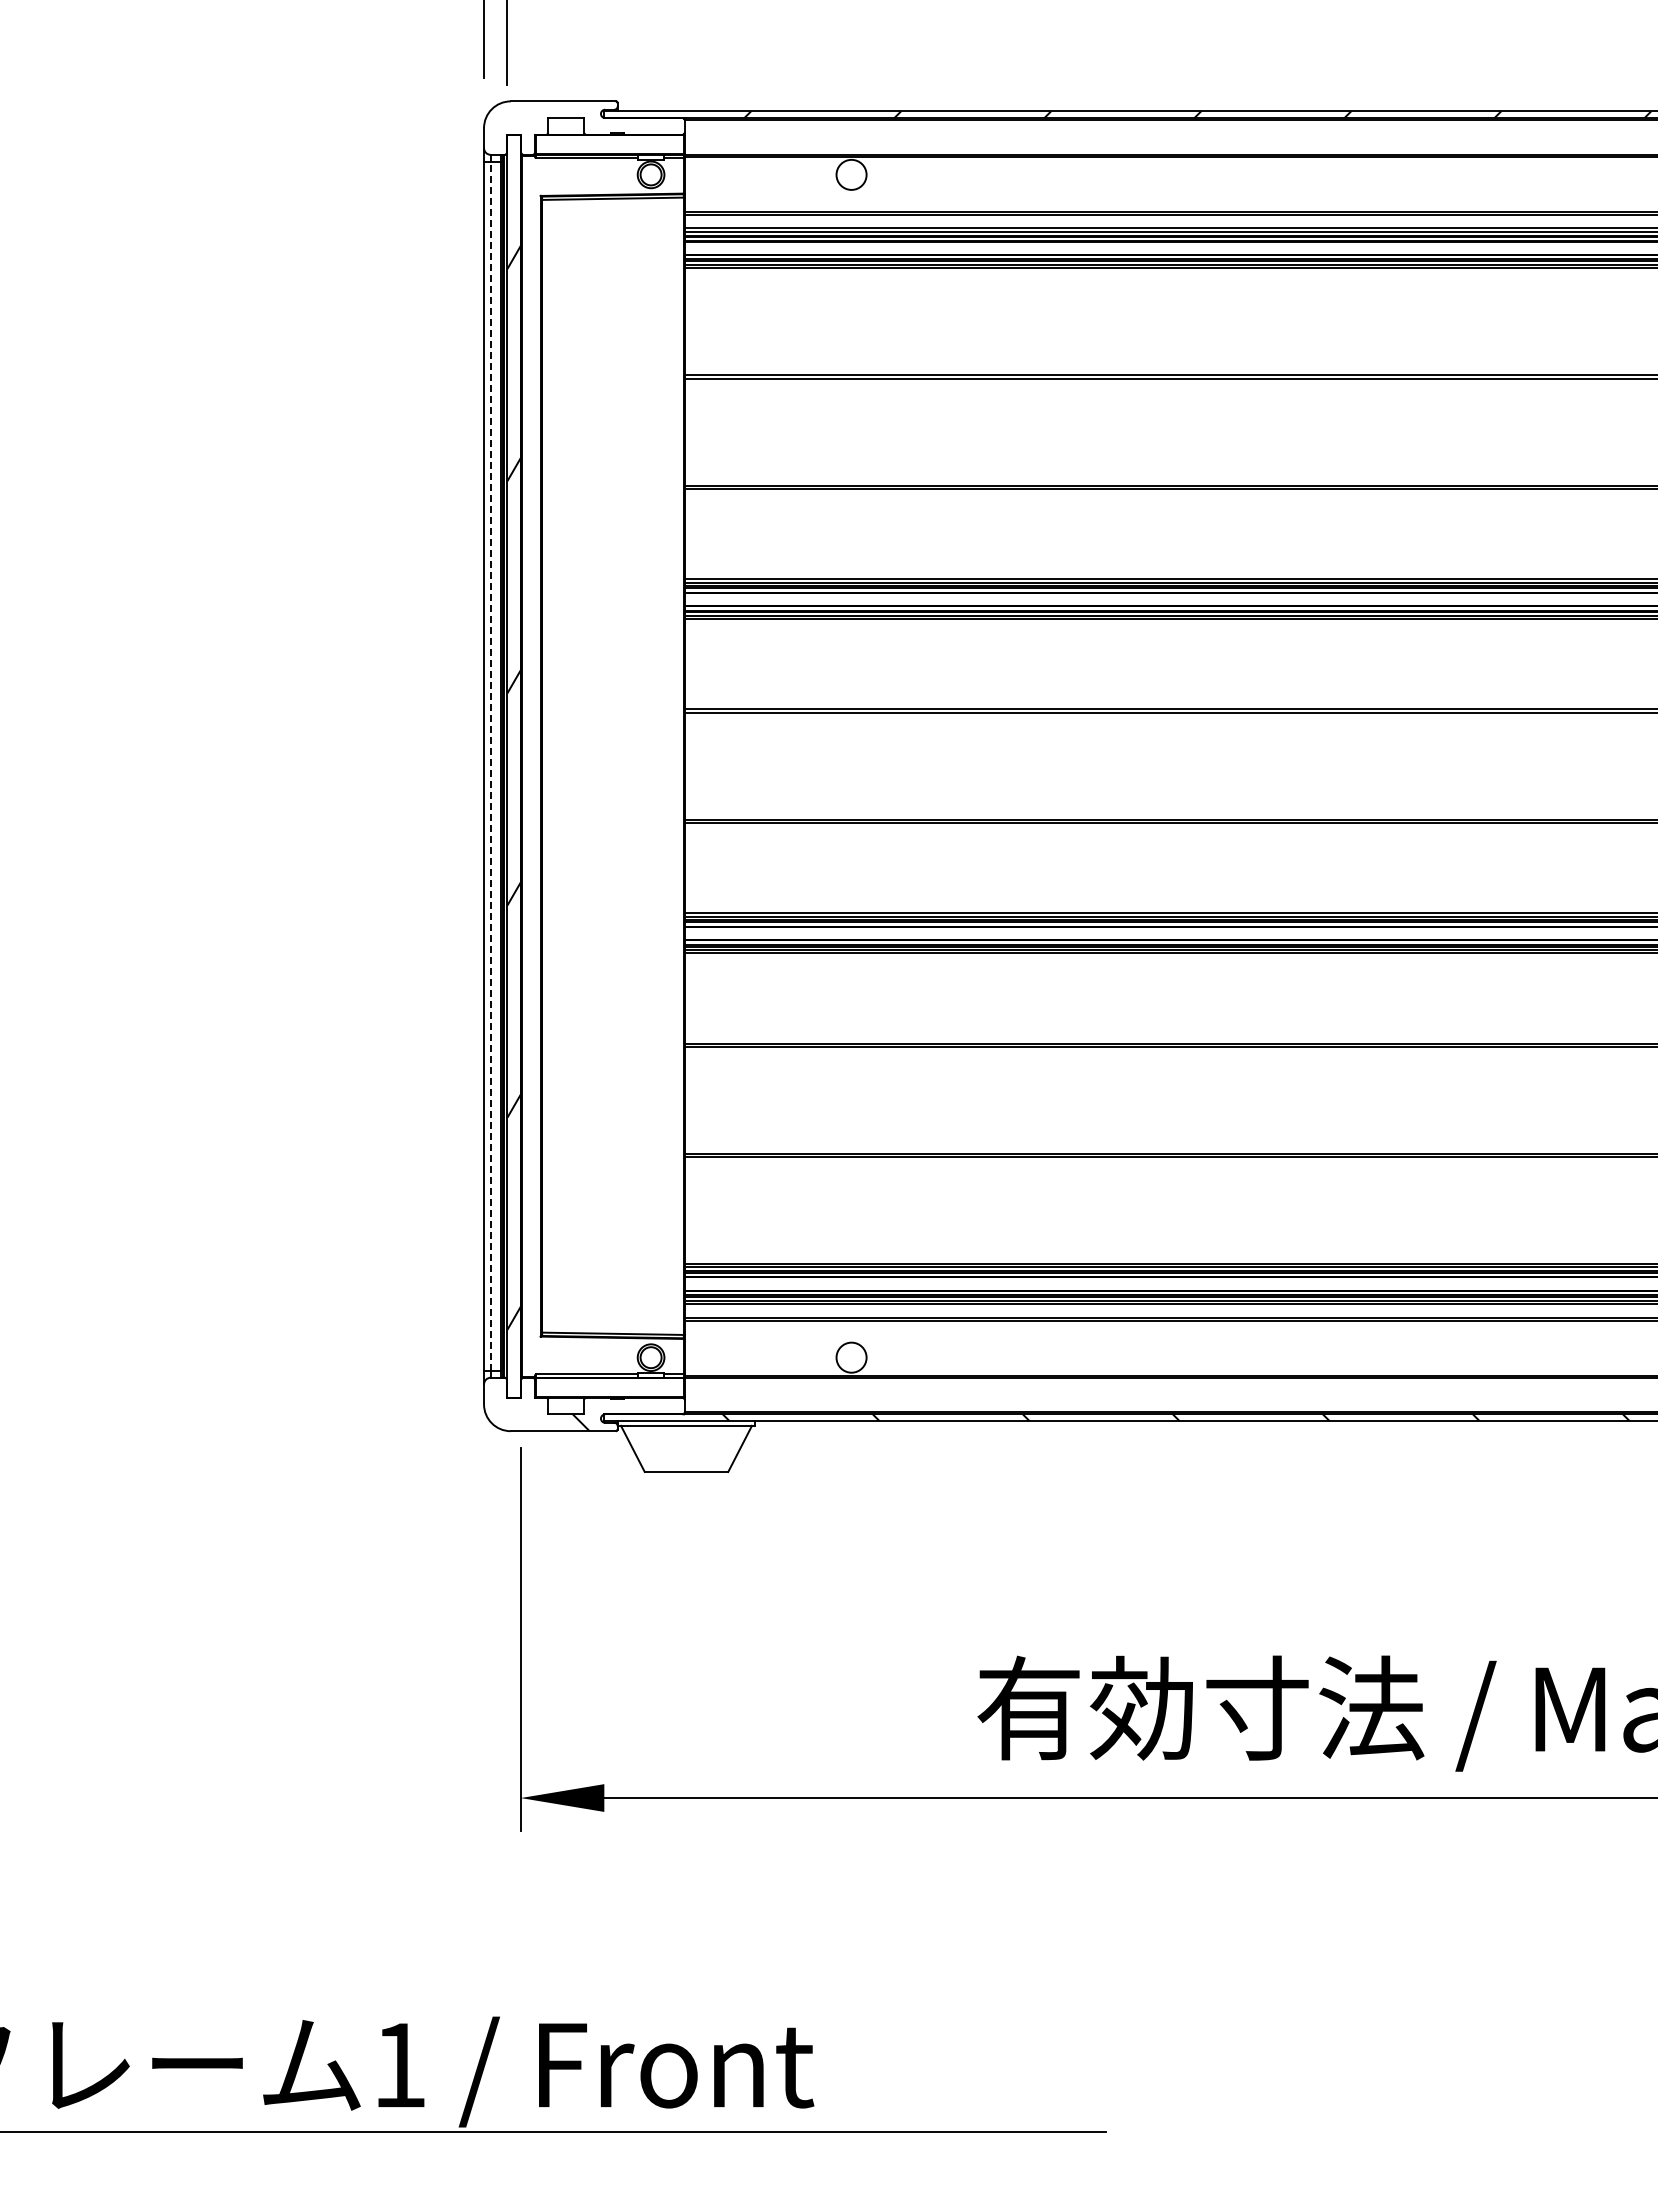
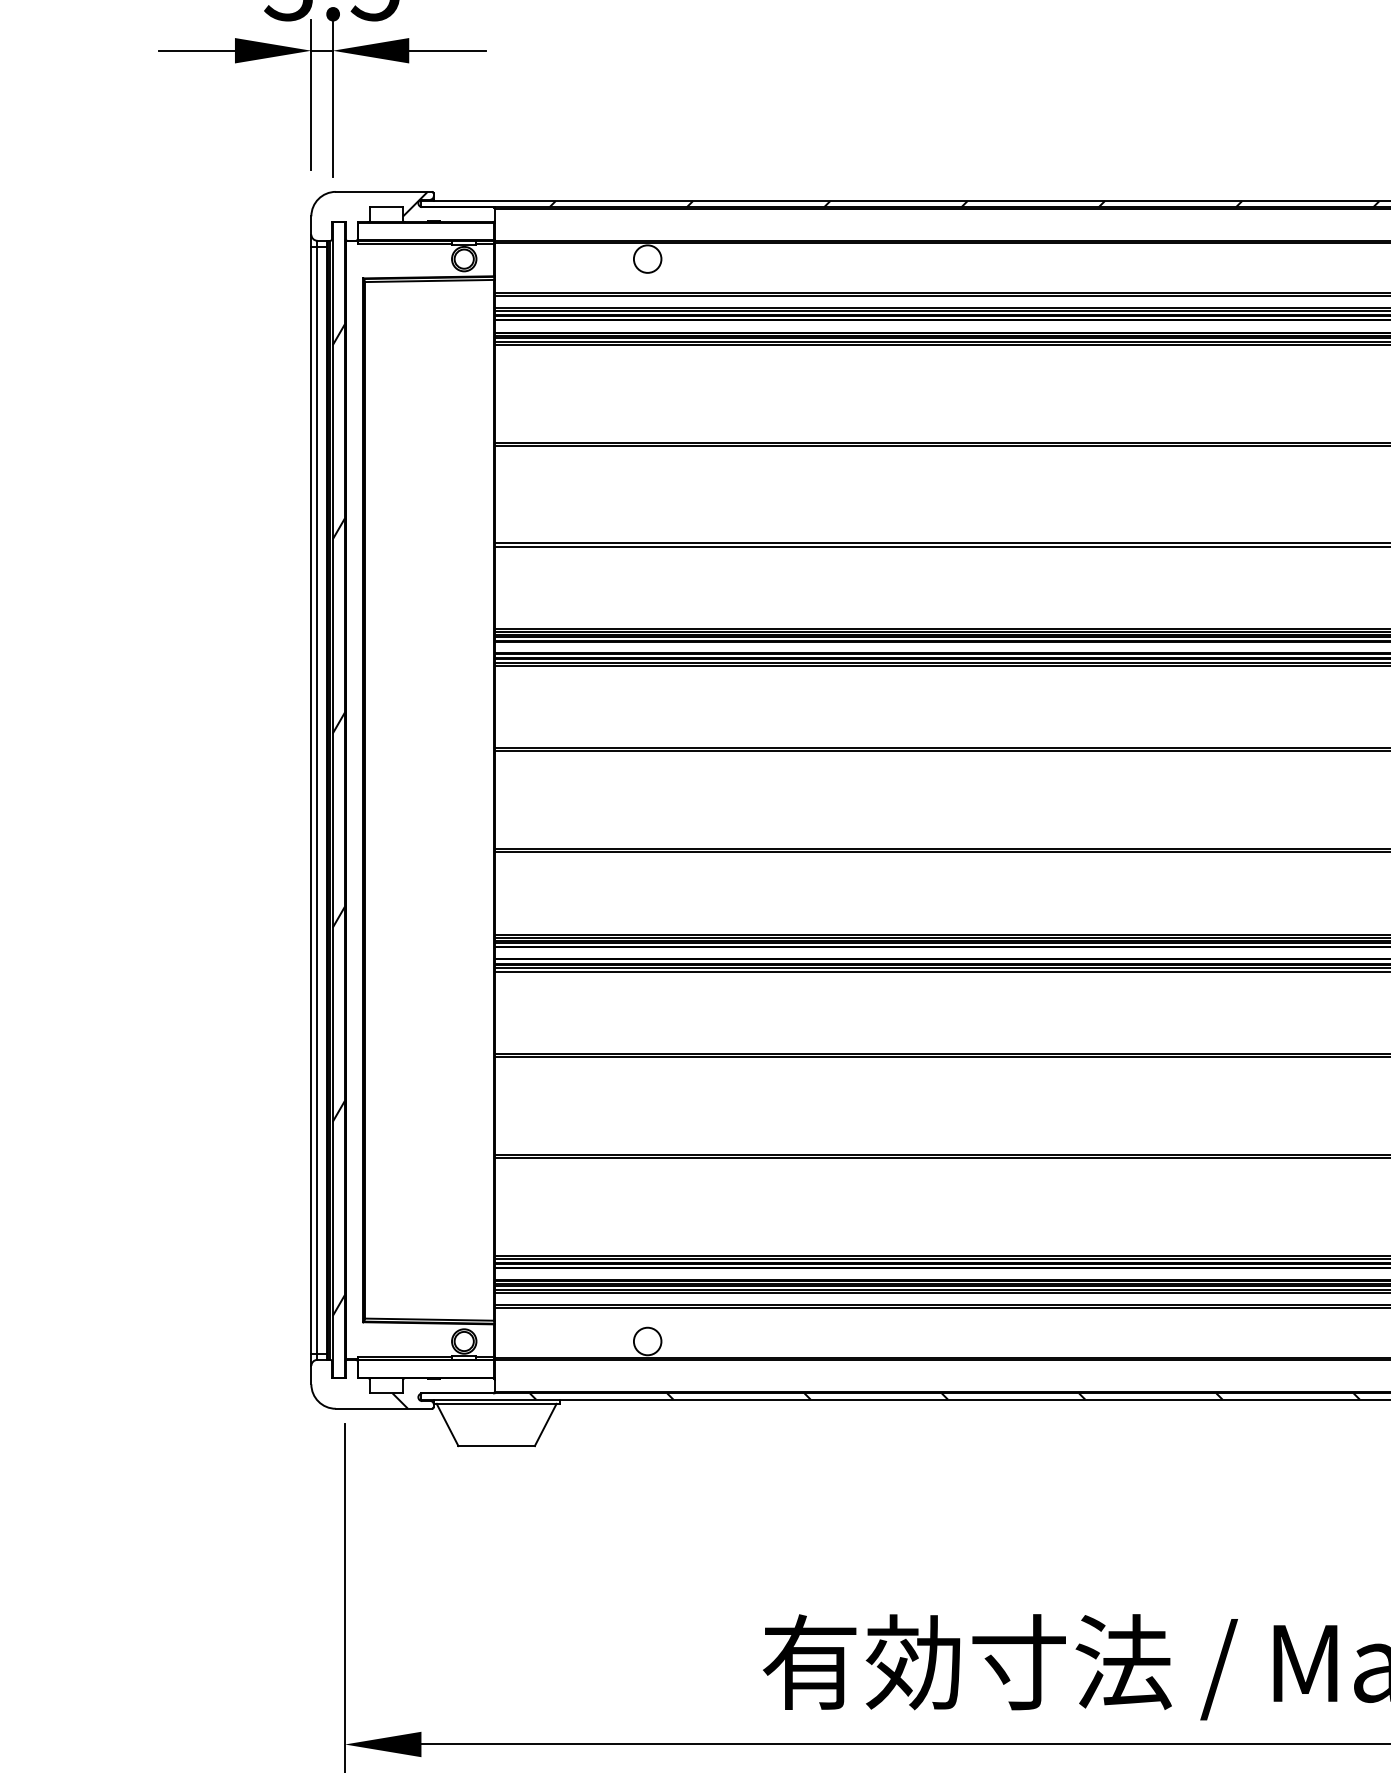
hatch: (597, 114) -> (415, 203), added
line: (490, 766) -> (317, 800), dashed -> solid

